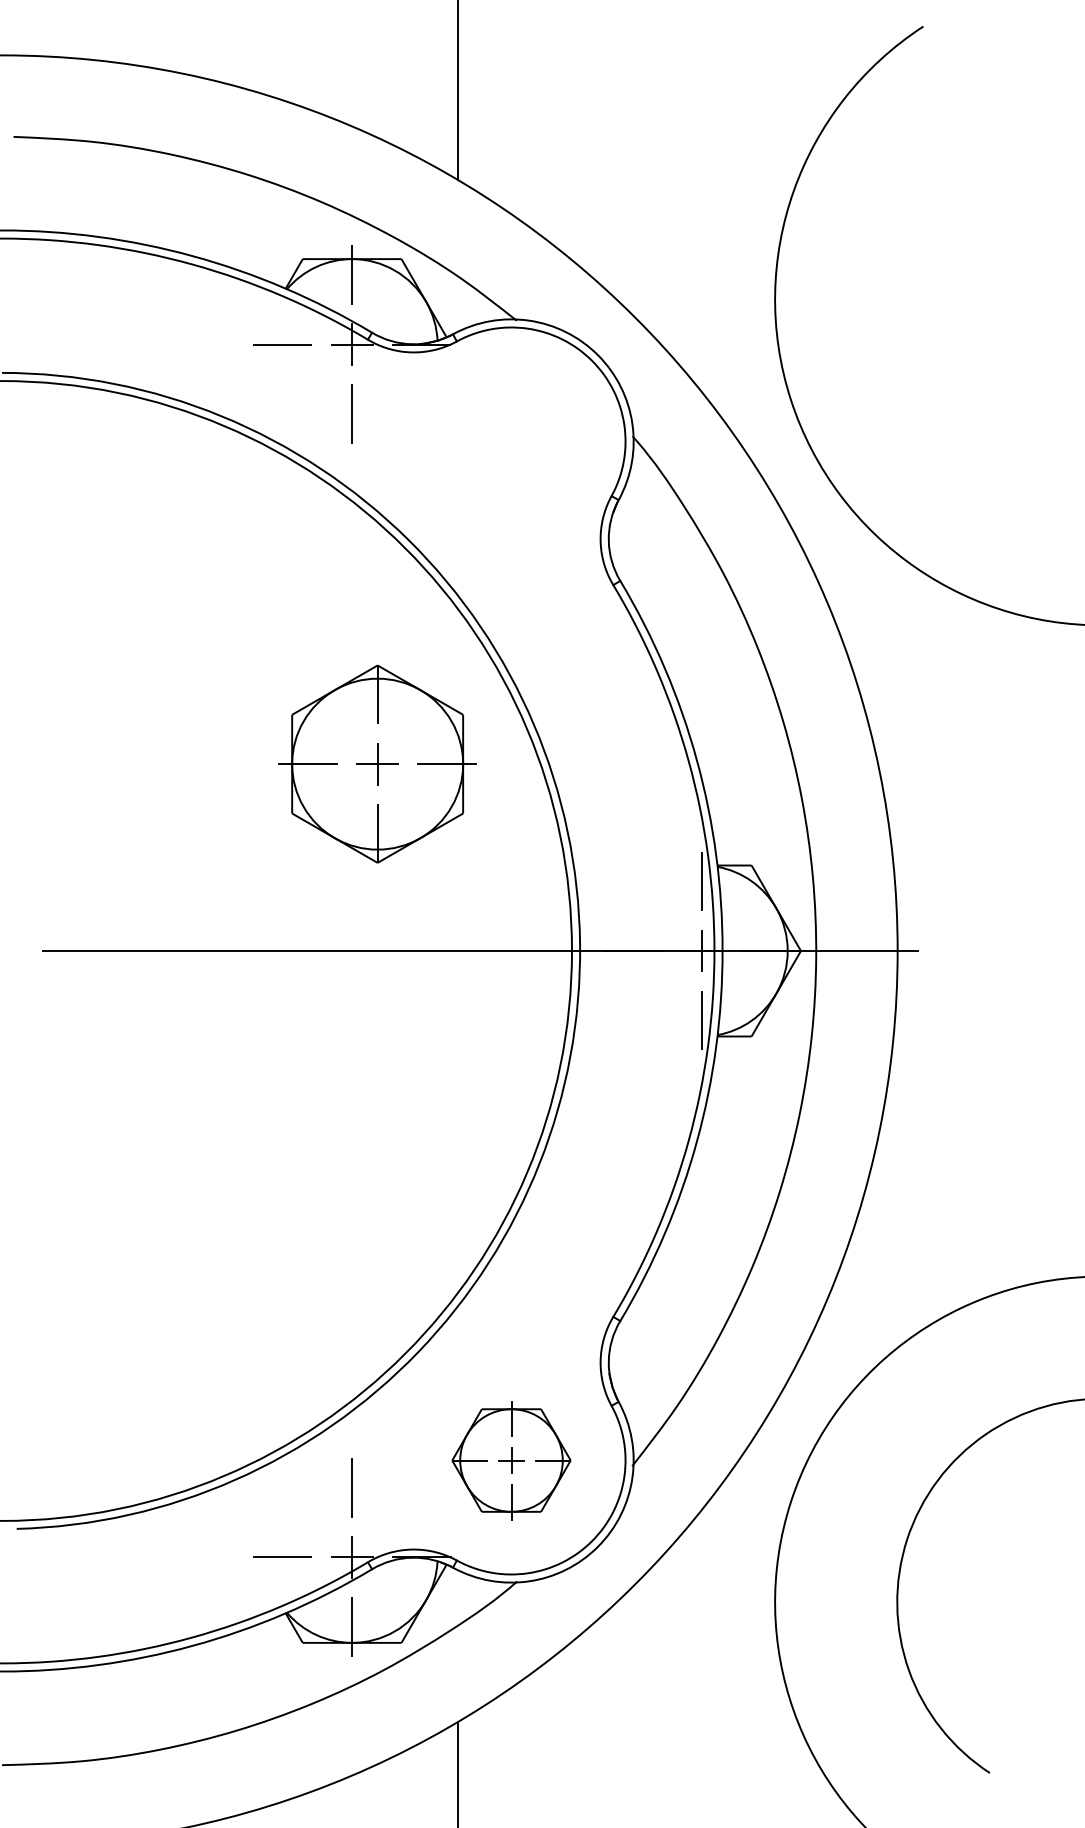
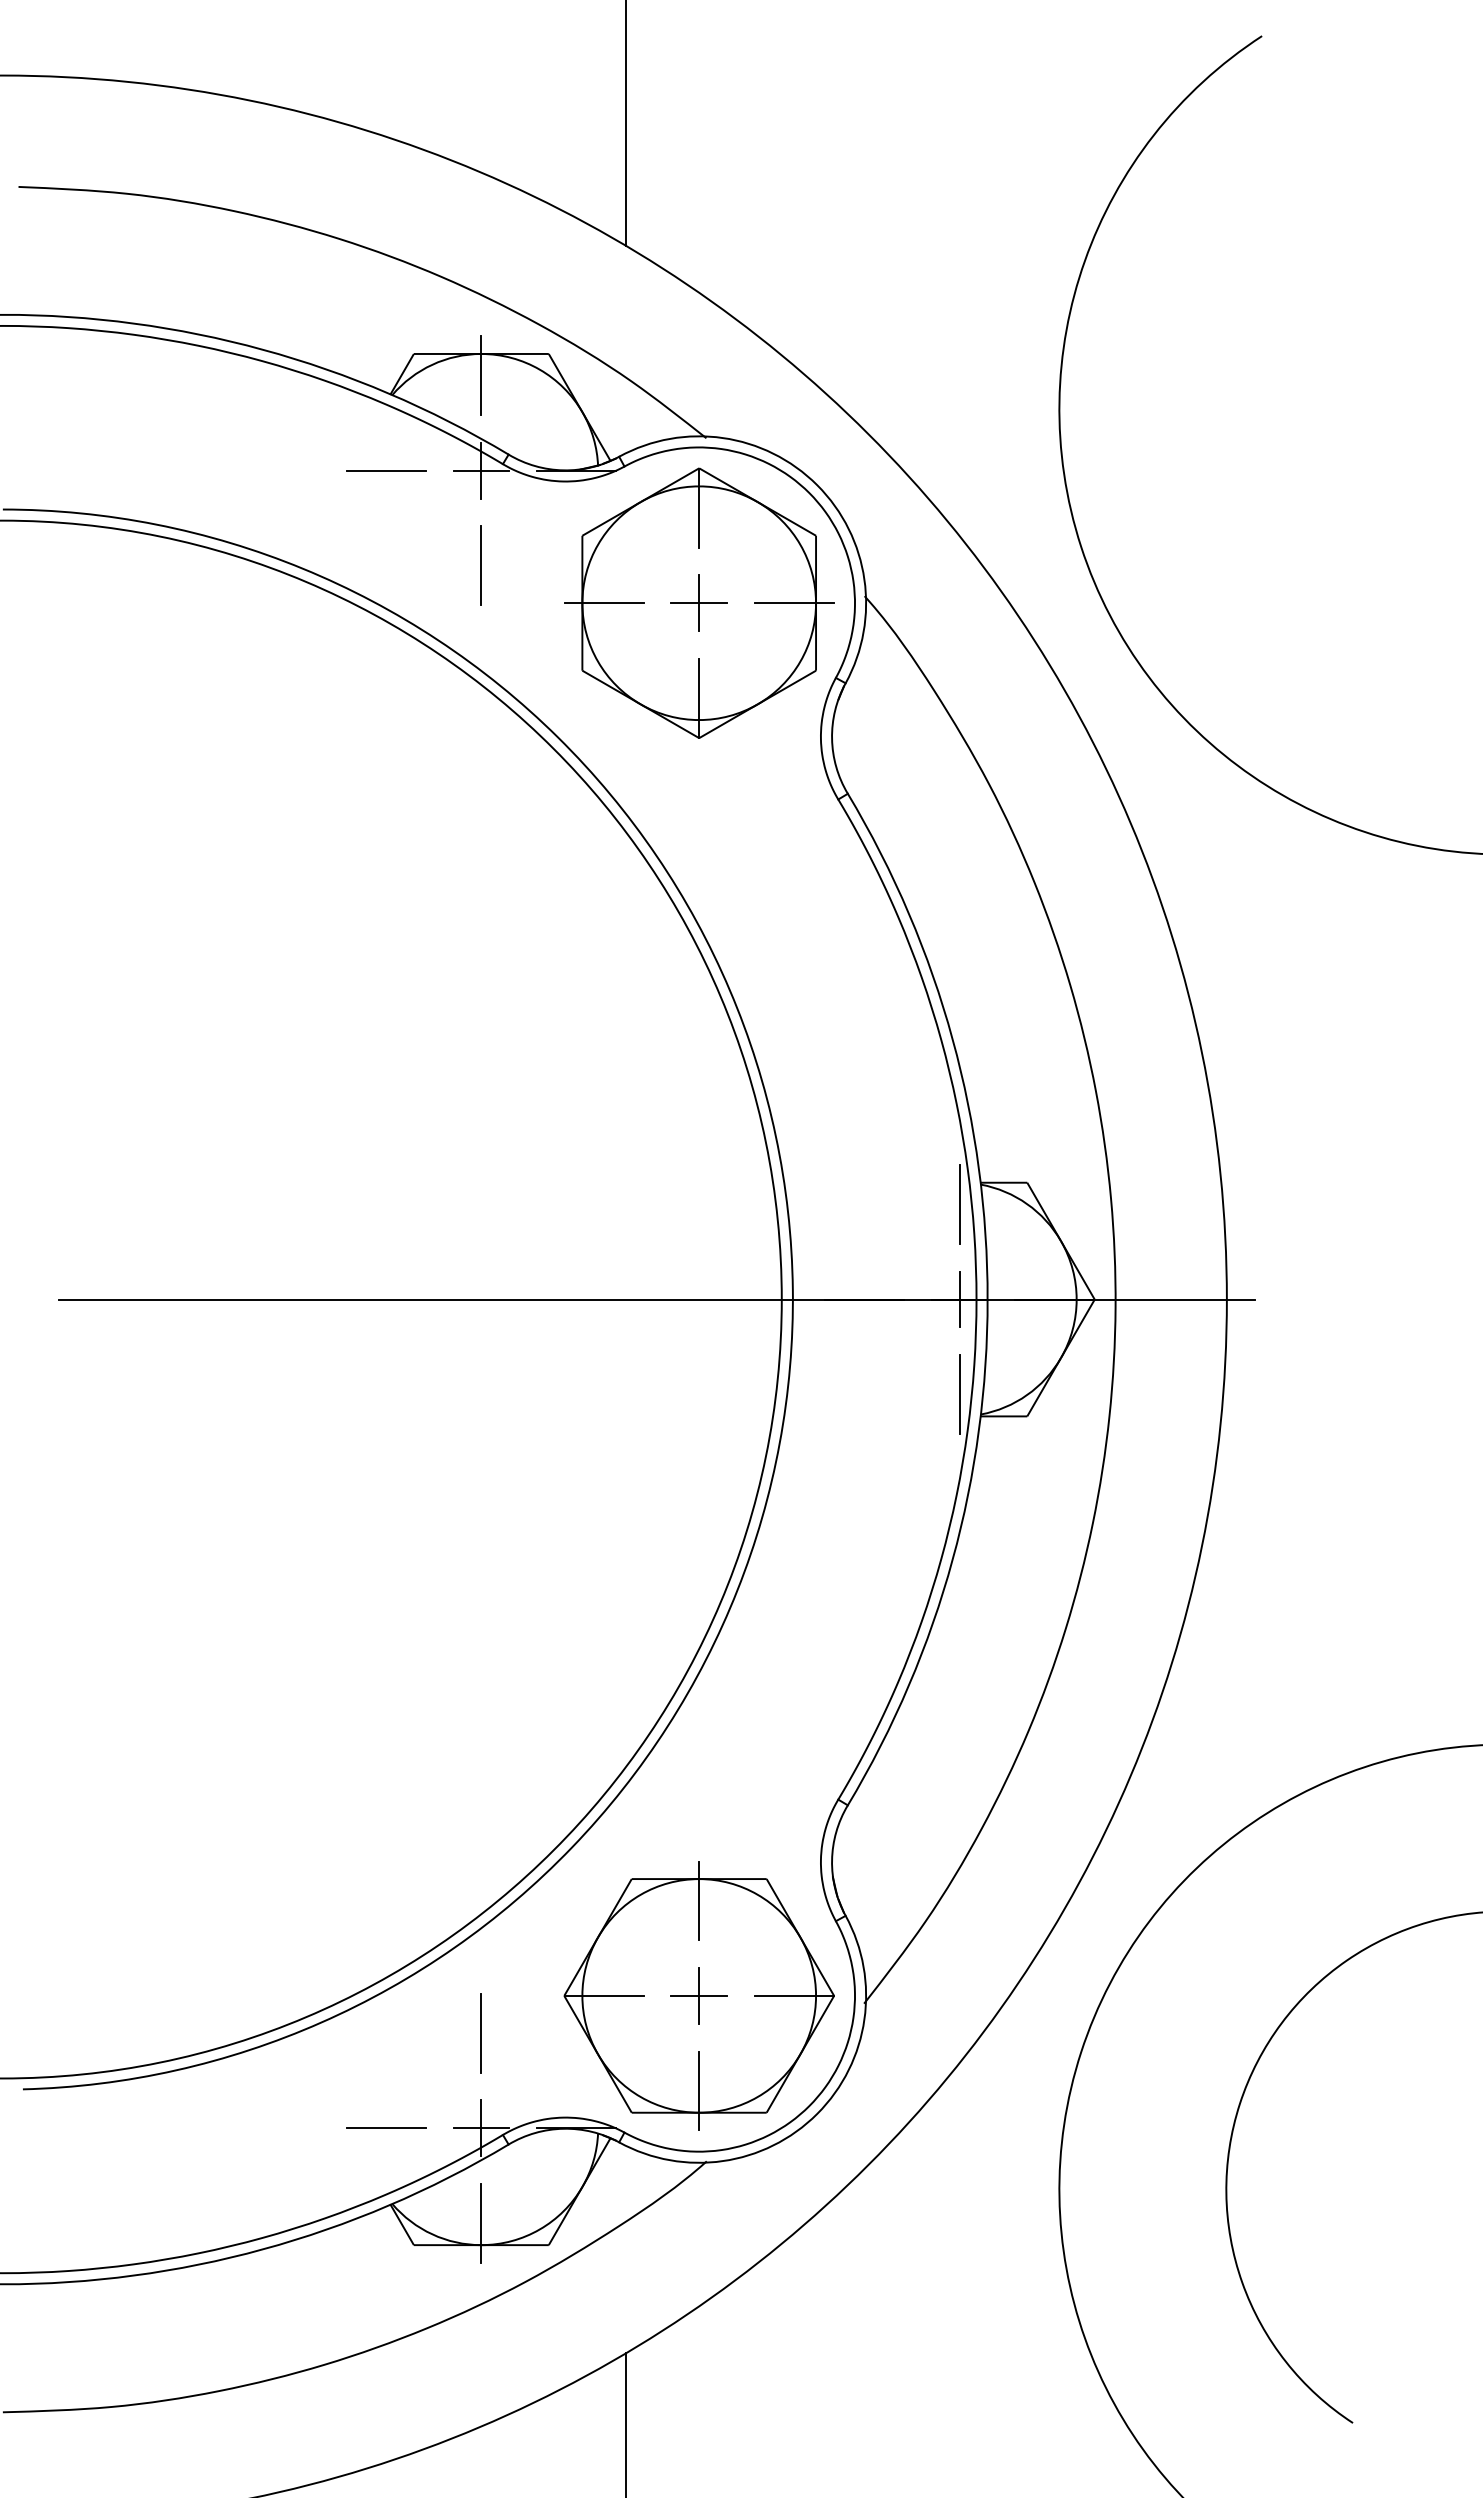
part: (377, 763) -> (699, 602), moved
part: (511, 1460) -> (698, 1995), size x1.67

